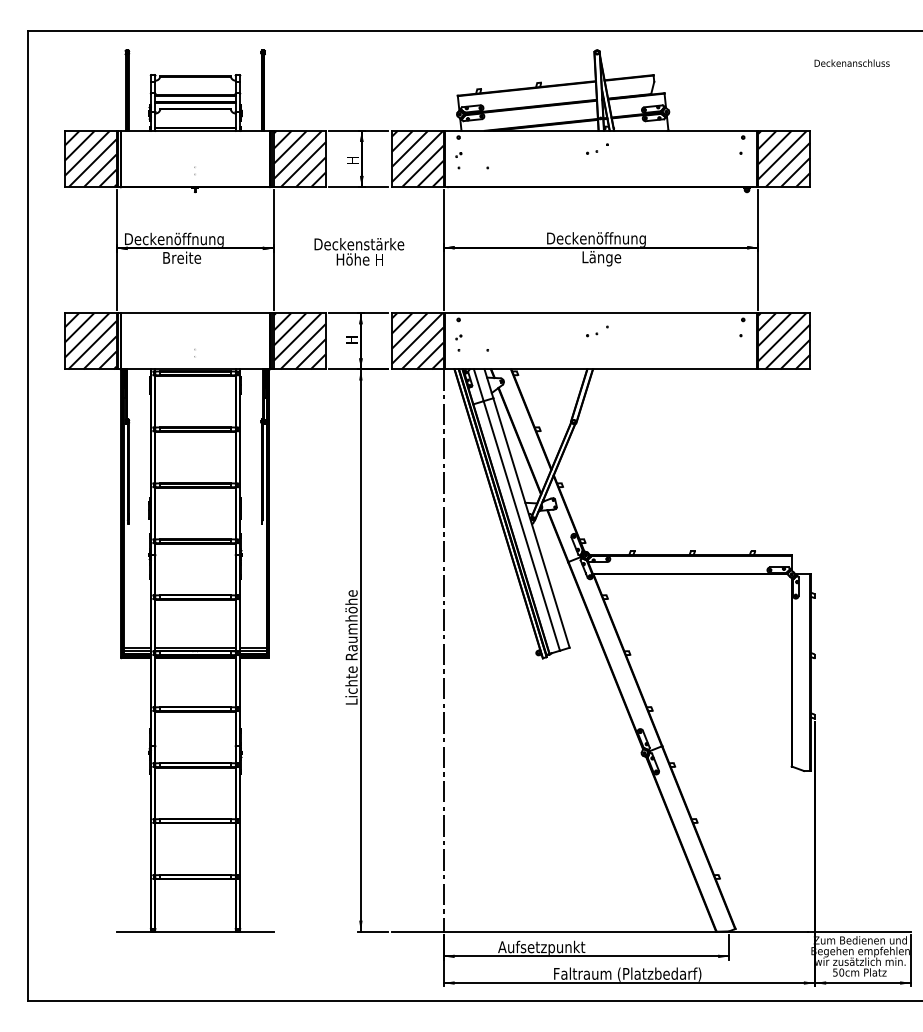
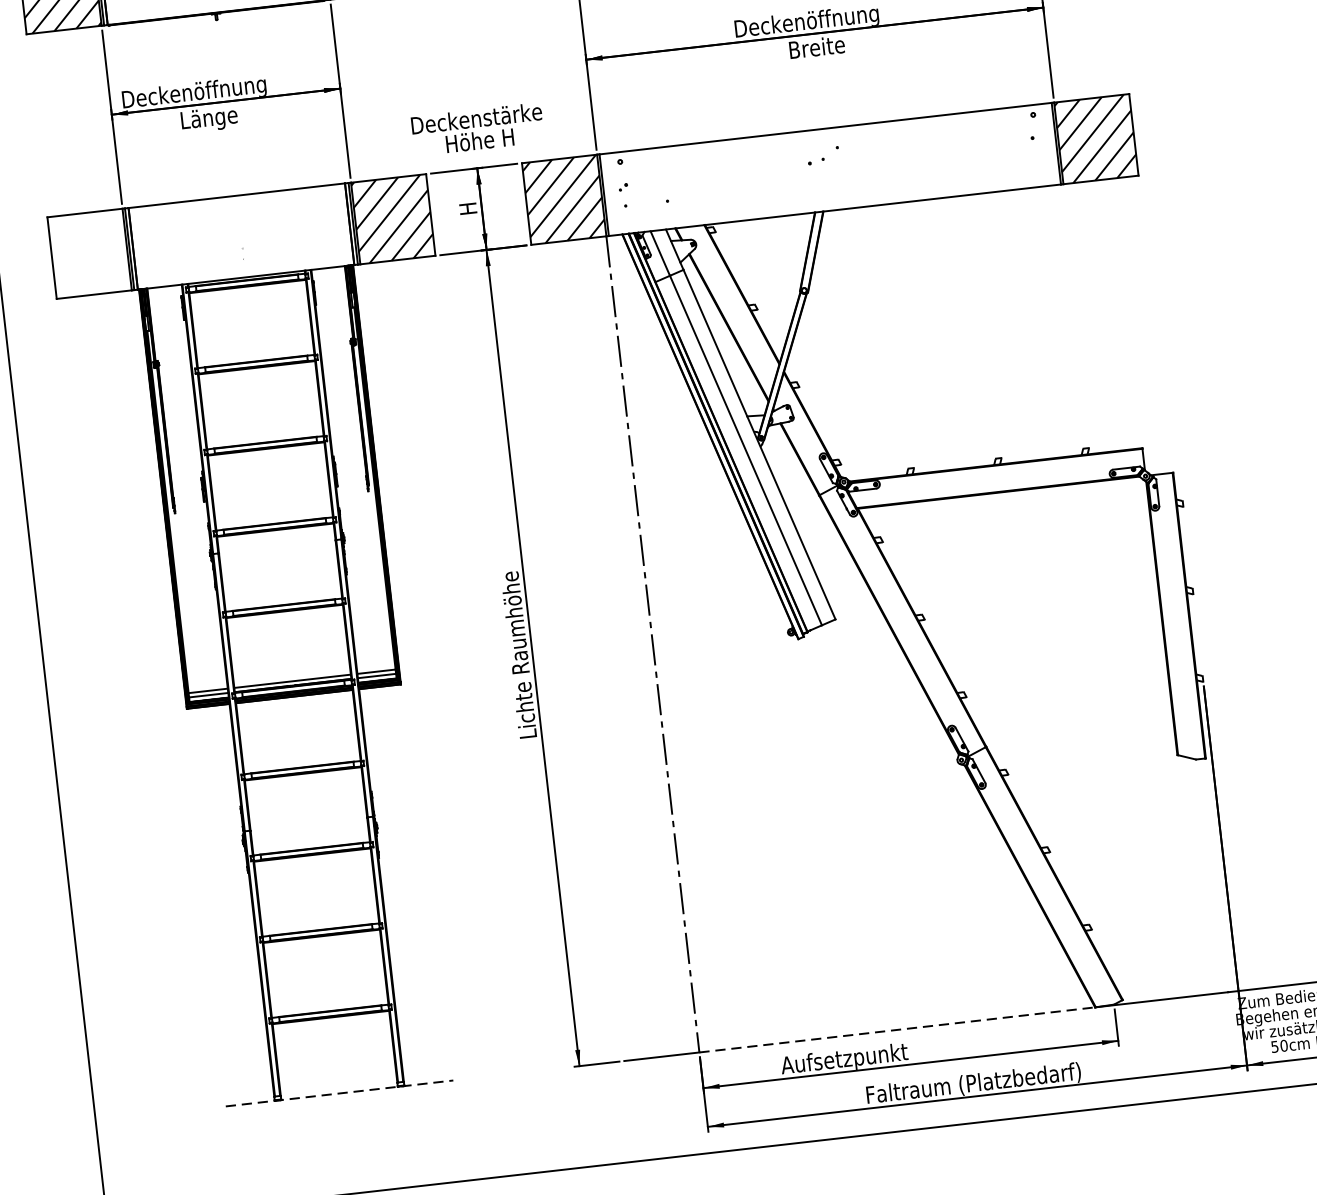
text: (359, 251) -> (478, 129), moved
text: (602, 258) -> (818, 49), Länge -> Breite
text: (182, 259) -> (209, 119), Breite -> Länge
hatch: (90, 341) -> (89, 254), removed
line: (196, 931) -> (340, 1092), solid -> dashed
line: (580, 931) -> (898, 1029), solid -> dashed

